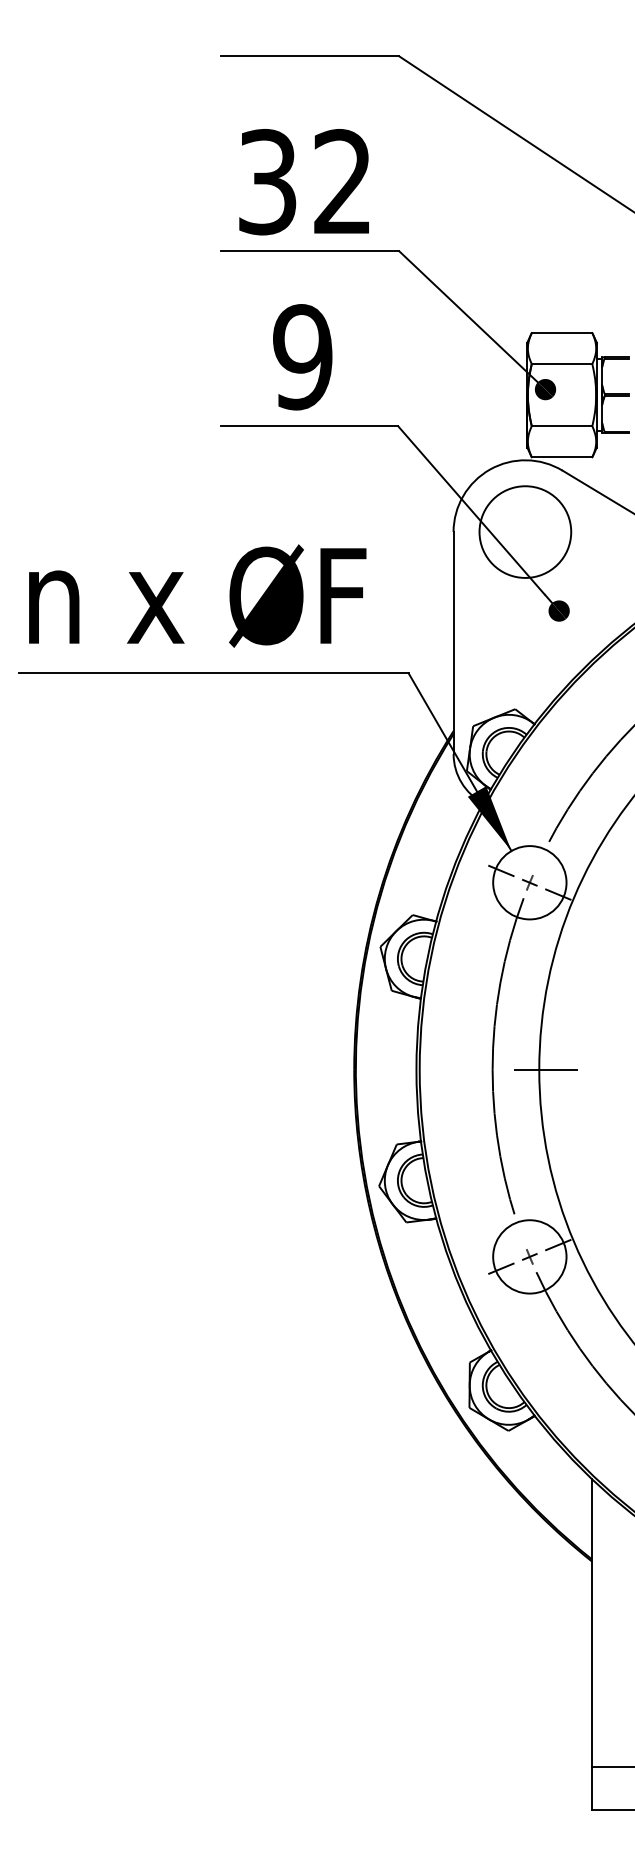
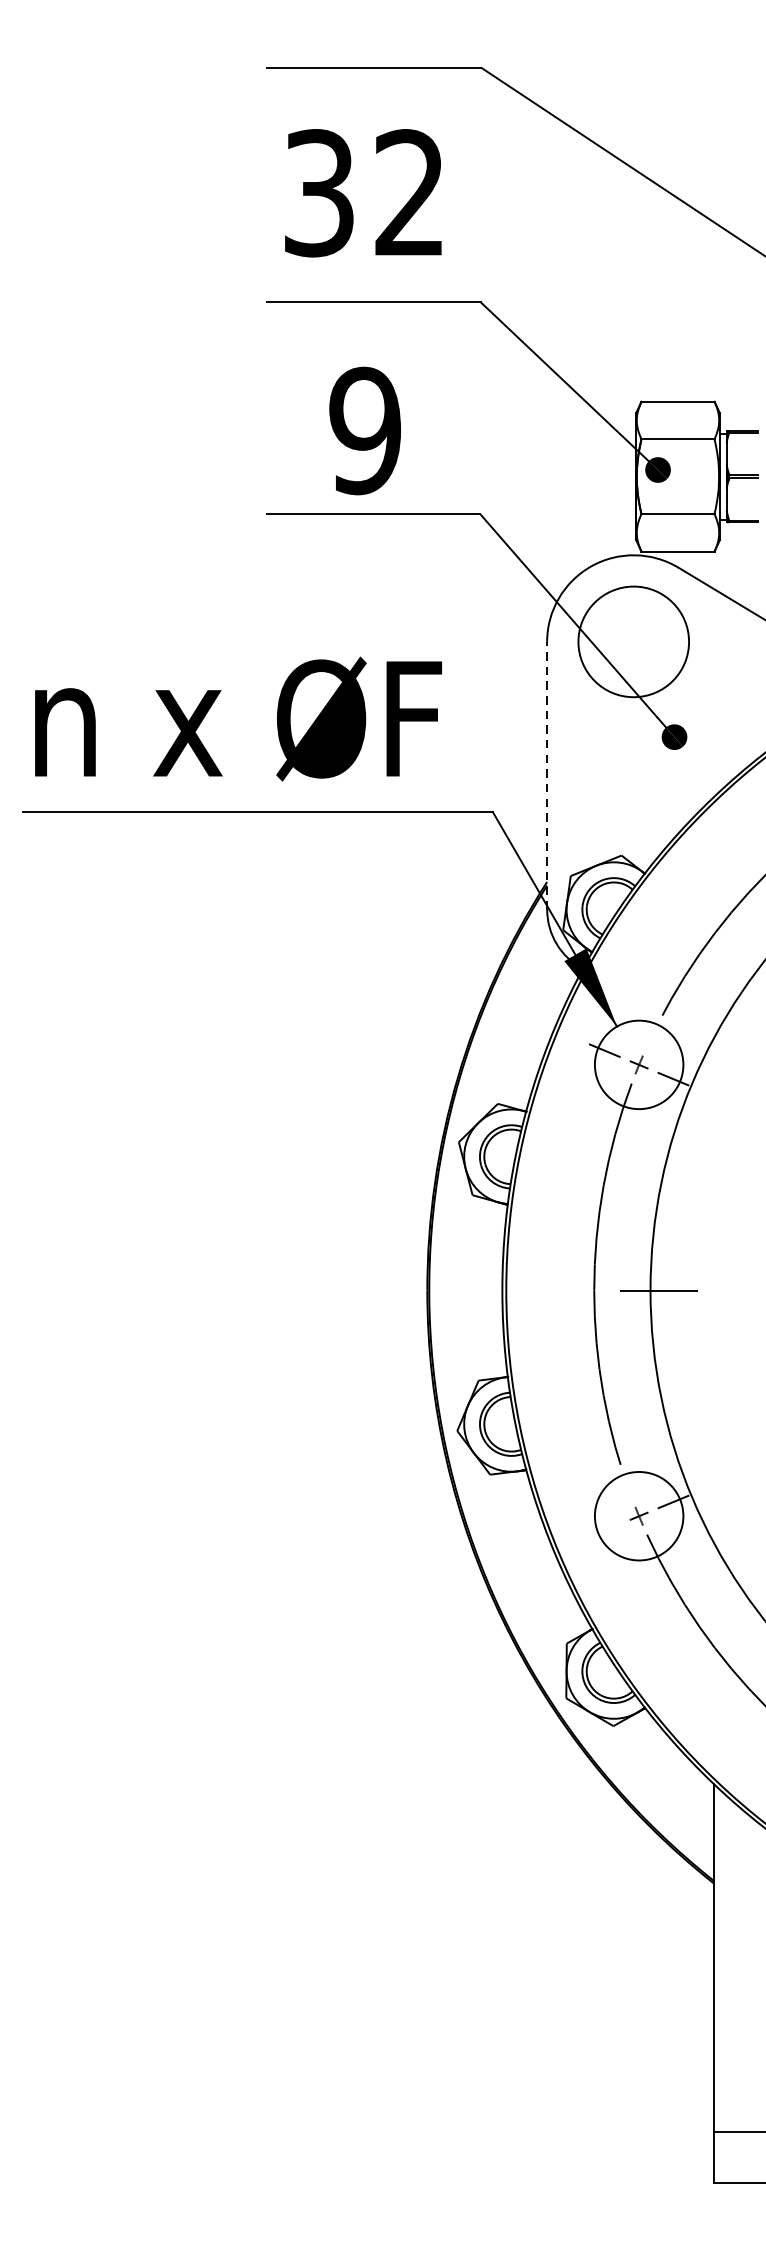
text: (303, 182) -> (362, 193), moved
line: (453, 642) -> (547, 775), solid -> dashed
line: (501, 1268) -> (604, 1530), removed

